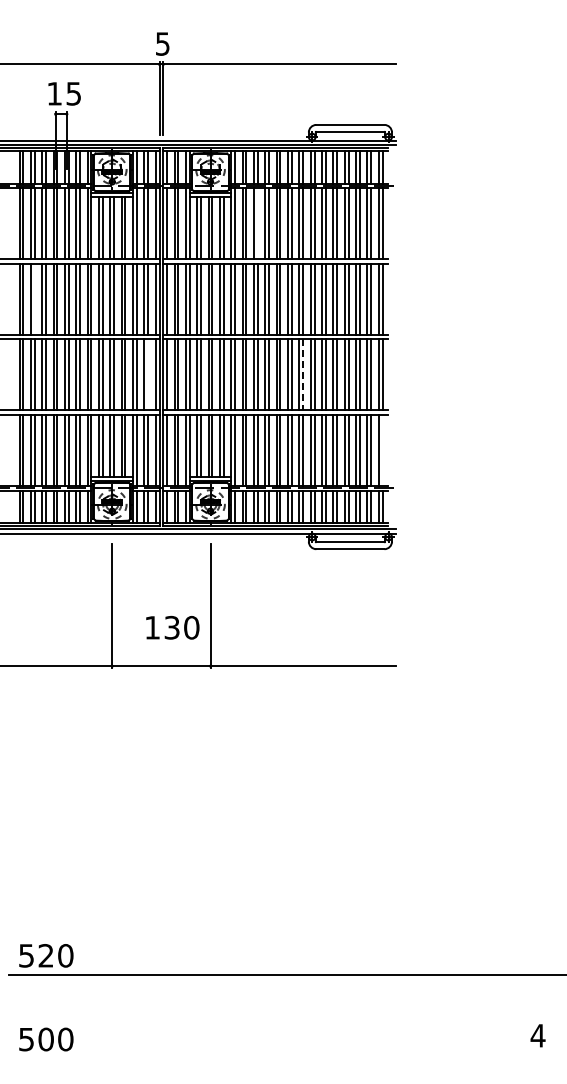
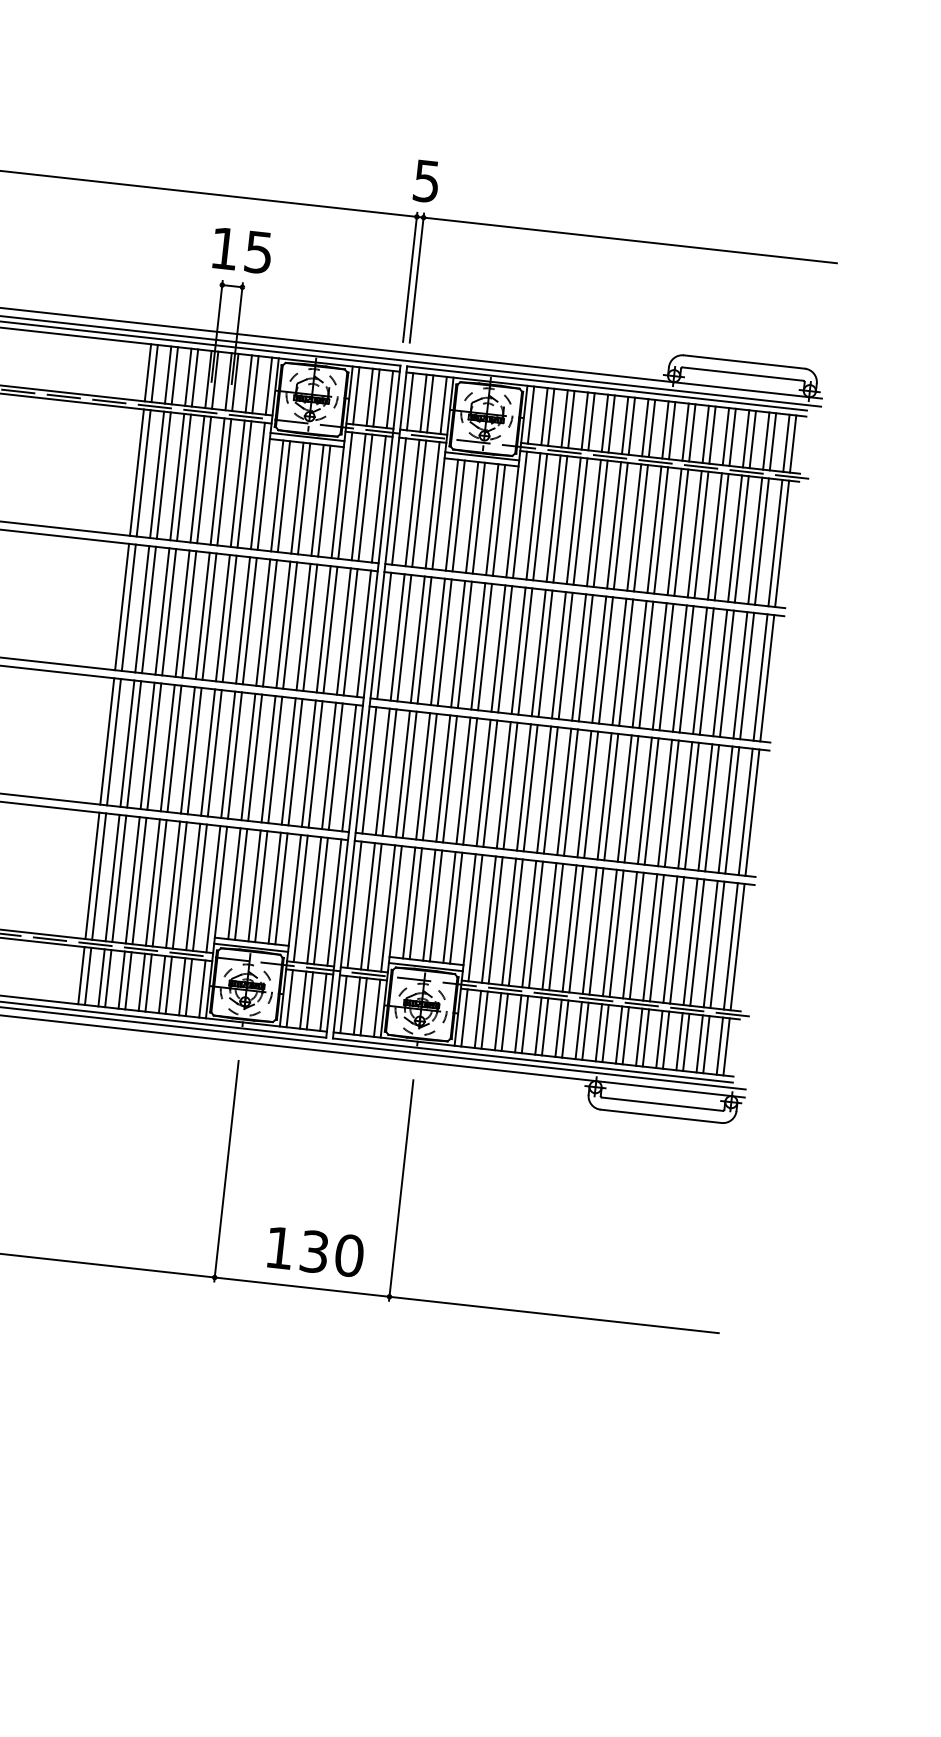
line: (257, 223) -> (559, 519), added
line: (34, 298) -> (148, 608), added
line: (148, 374) -> (336, 766), added
line: (303, 374) -> (611, 796), dashed -> solid
line: (382, 450) -> (737, 947), added
text: (172, 627) -> (315, 1251), moved

